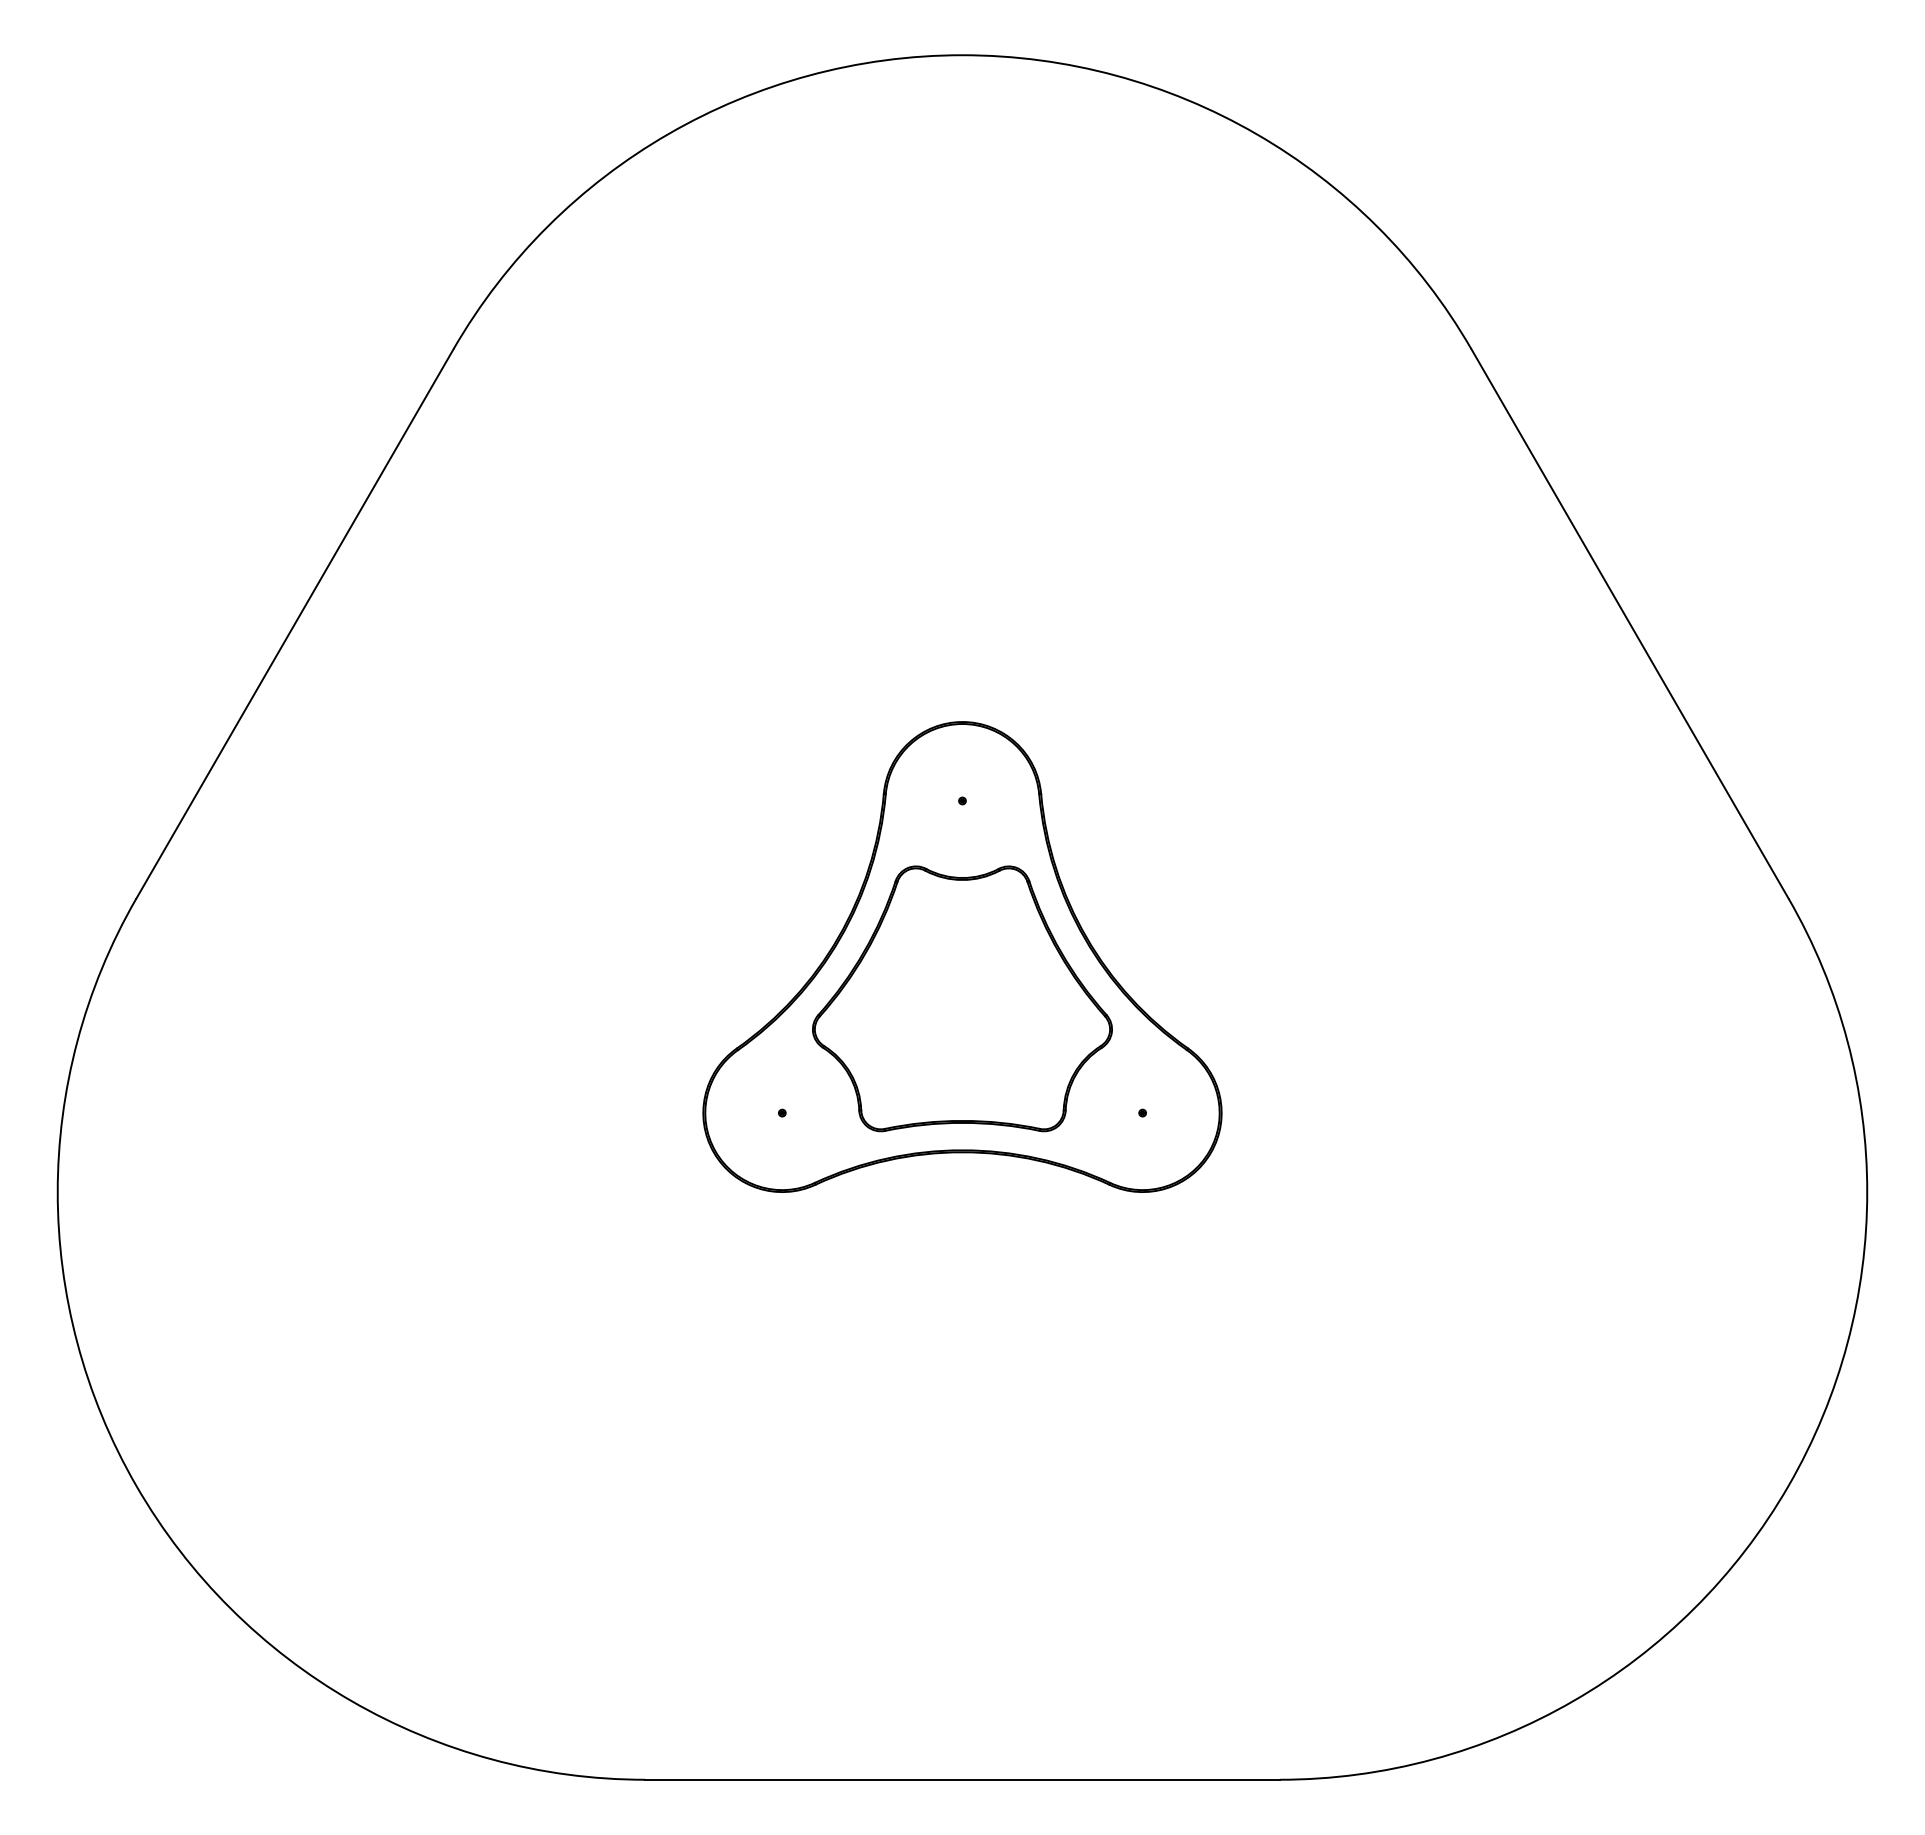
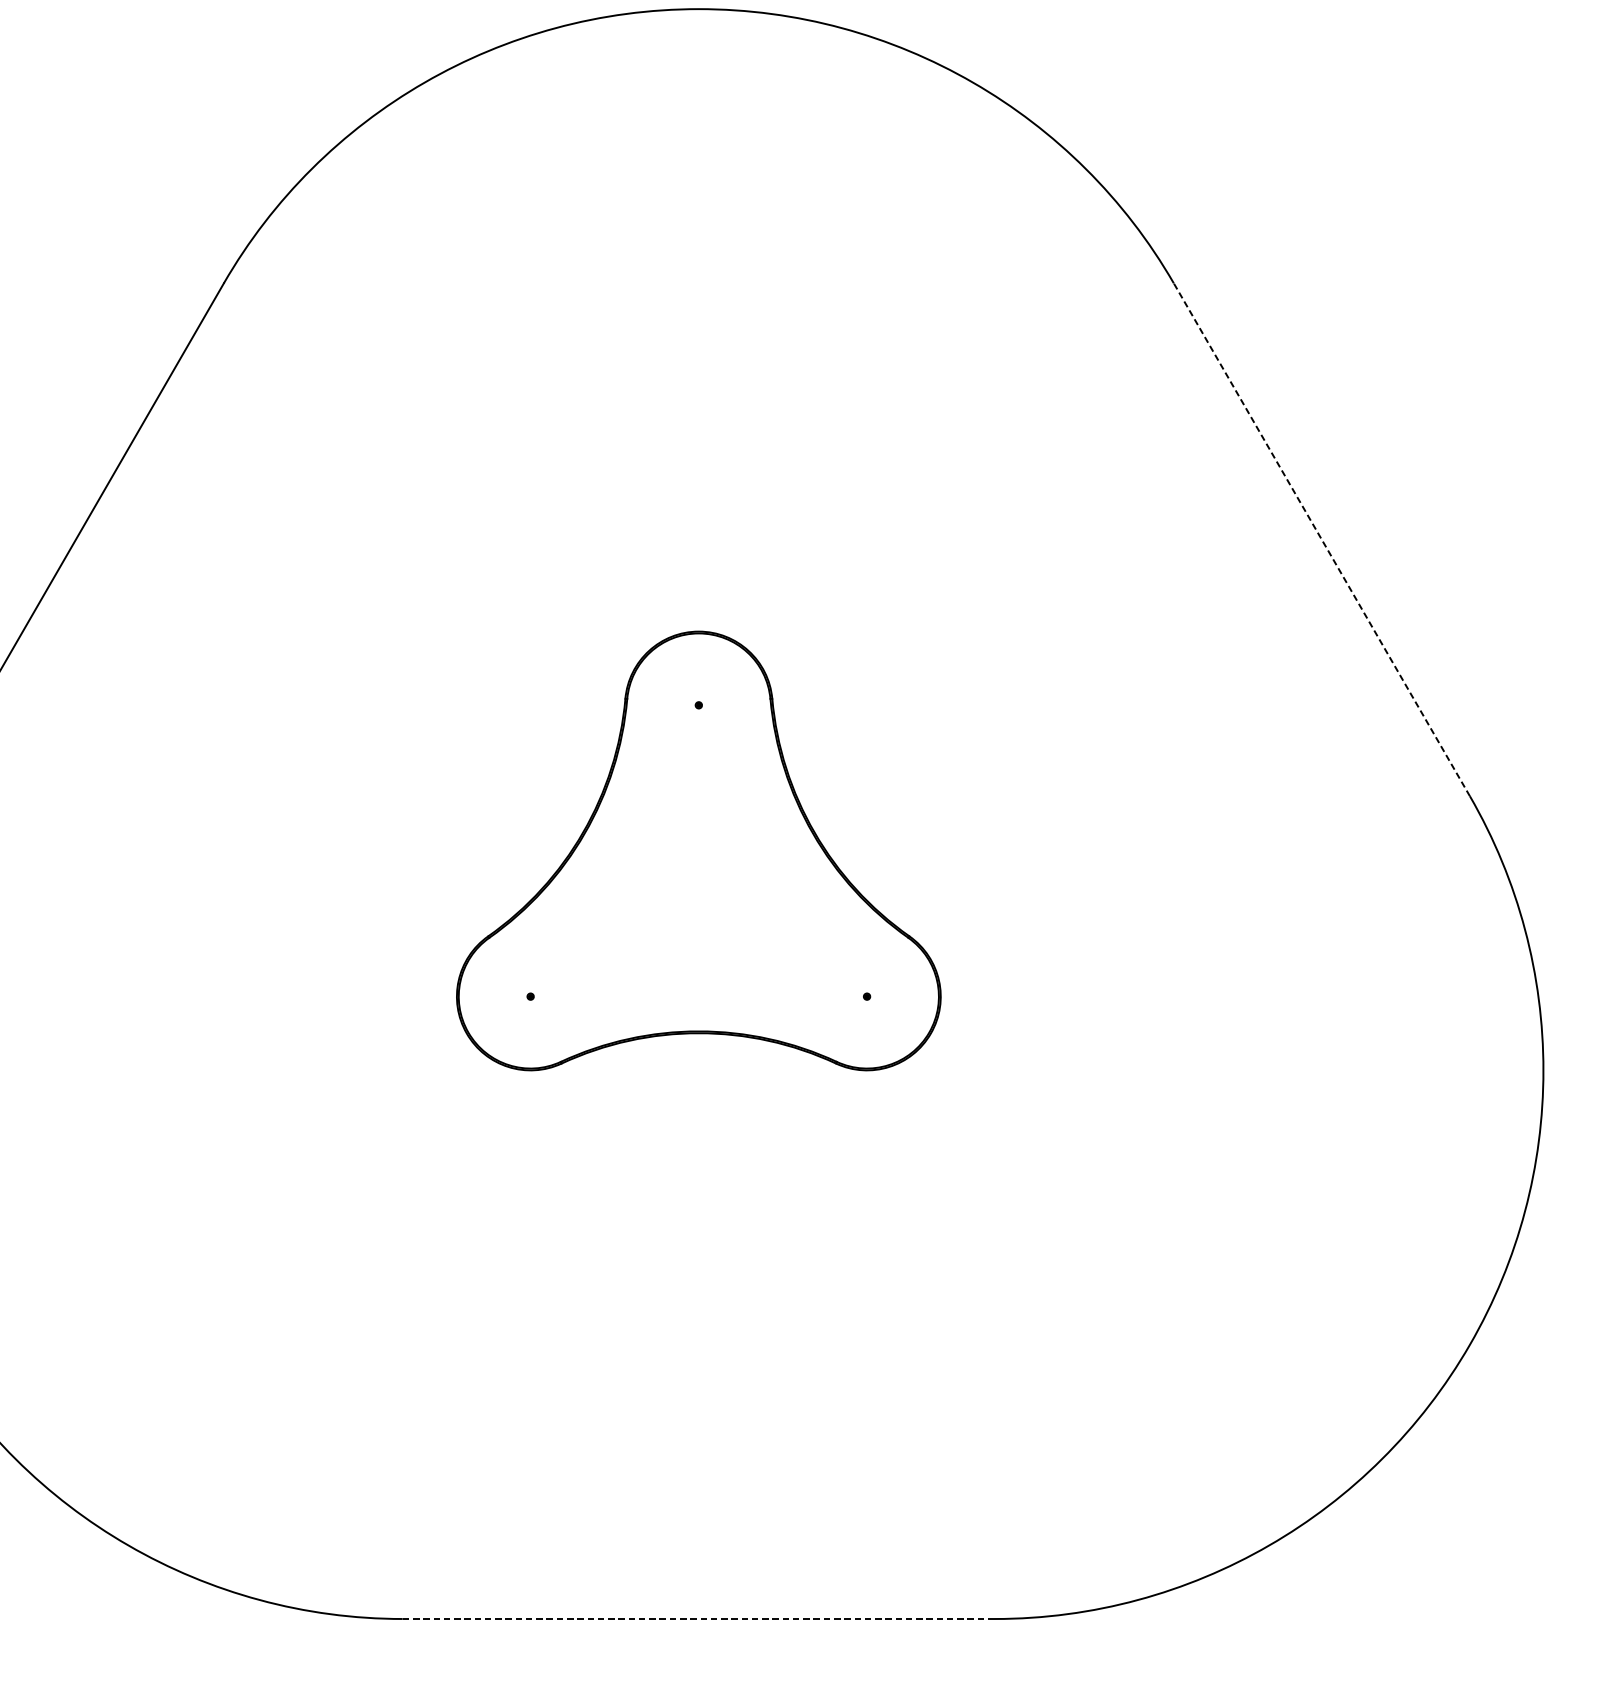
line: (1629, 623) -> (1321, 539), solid -> dashed
part: (962, 998) -> (698, 889), removed
line: (962, 1779) -> (698, 1618), solid -> dashed

